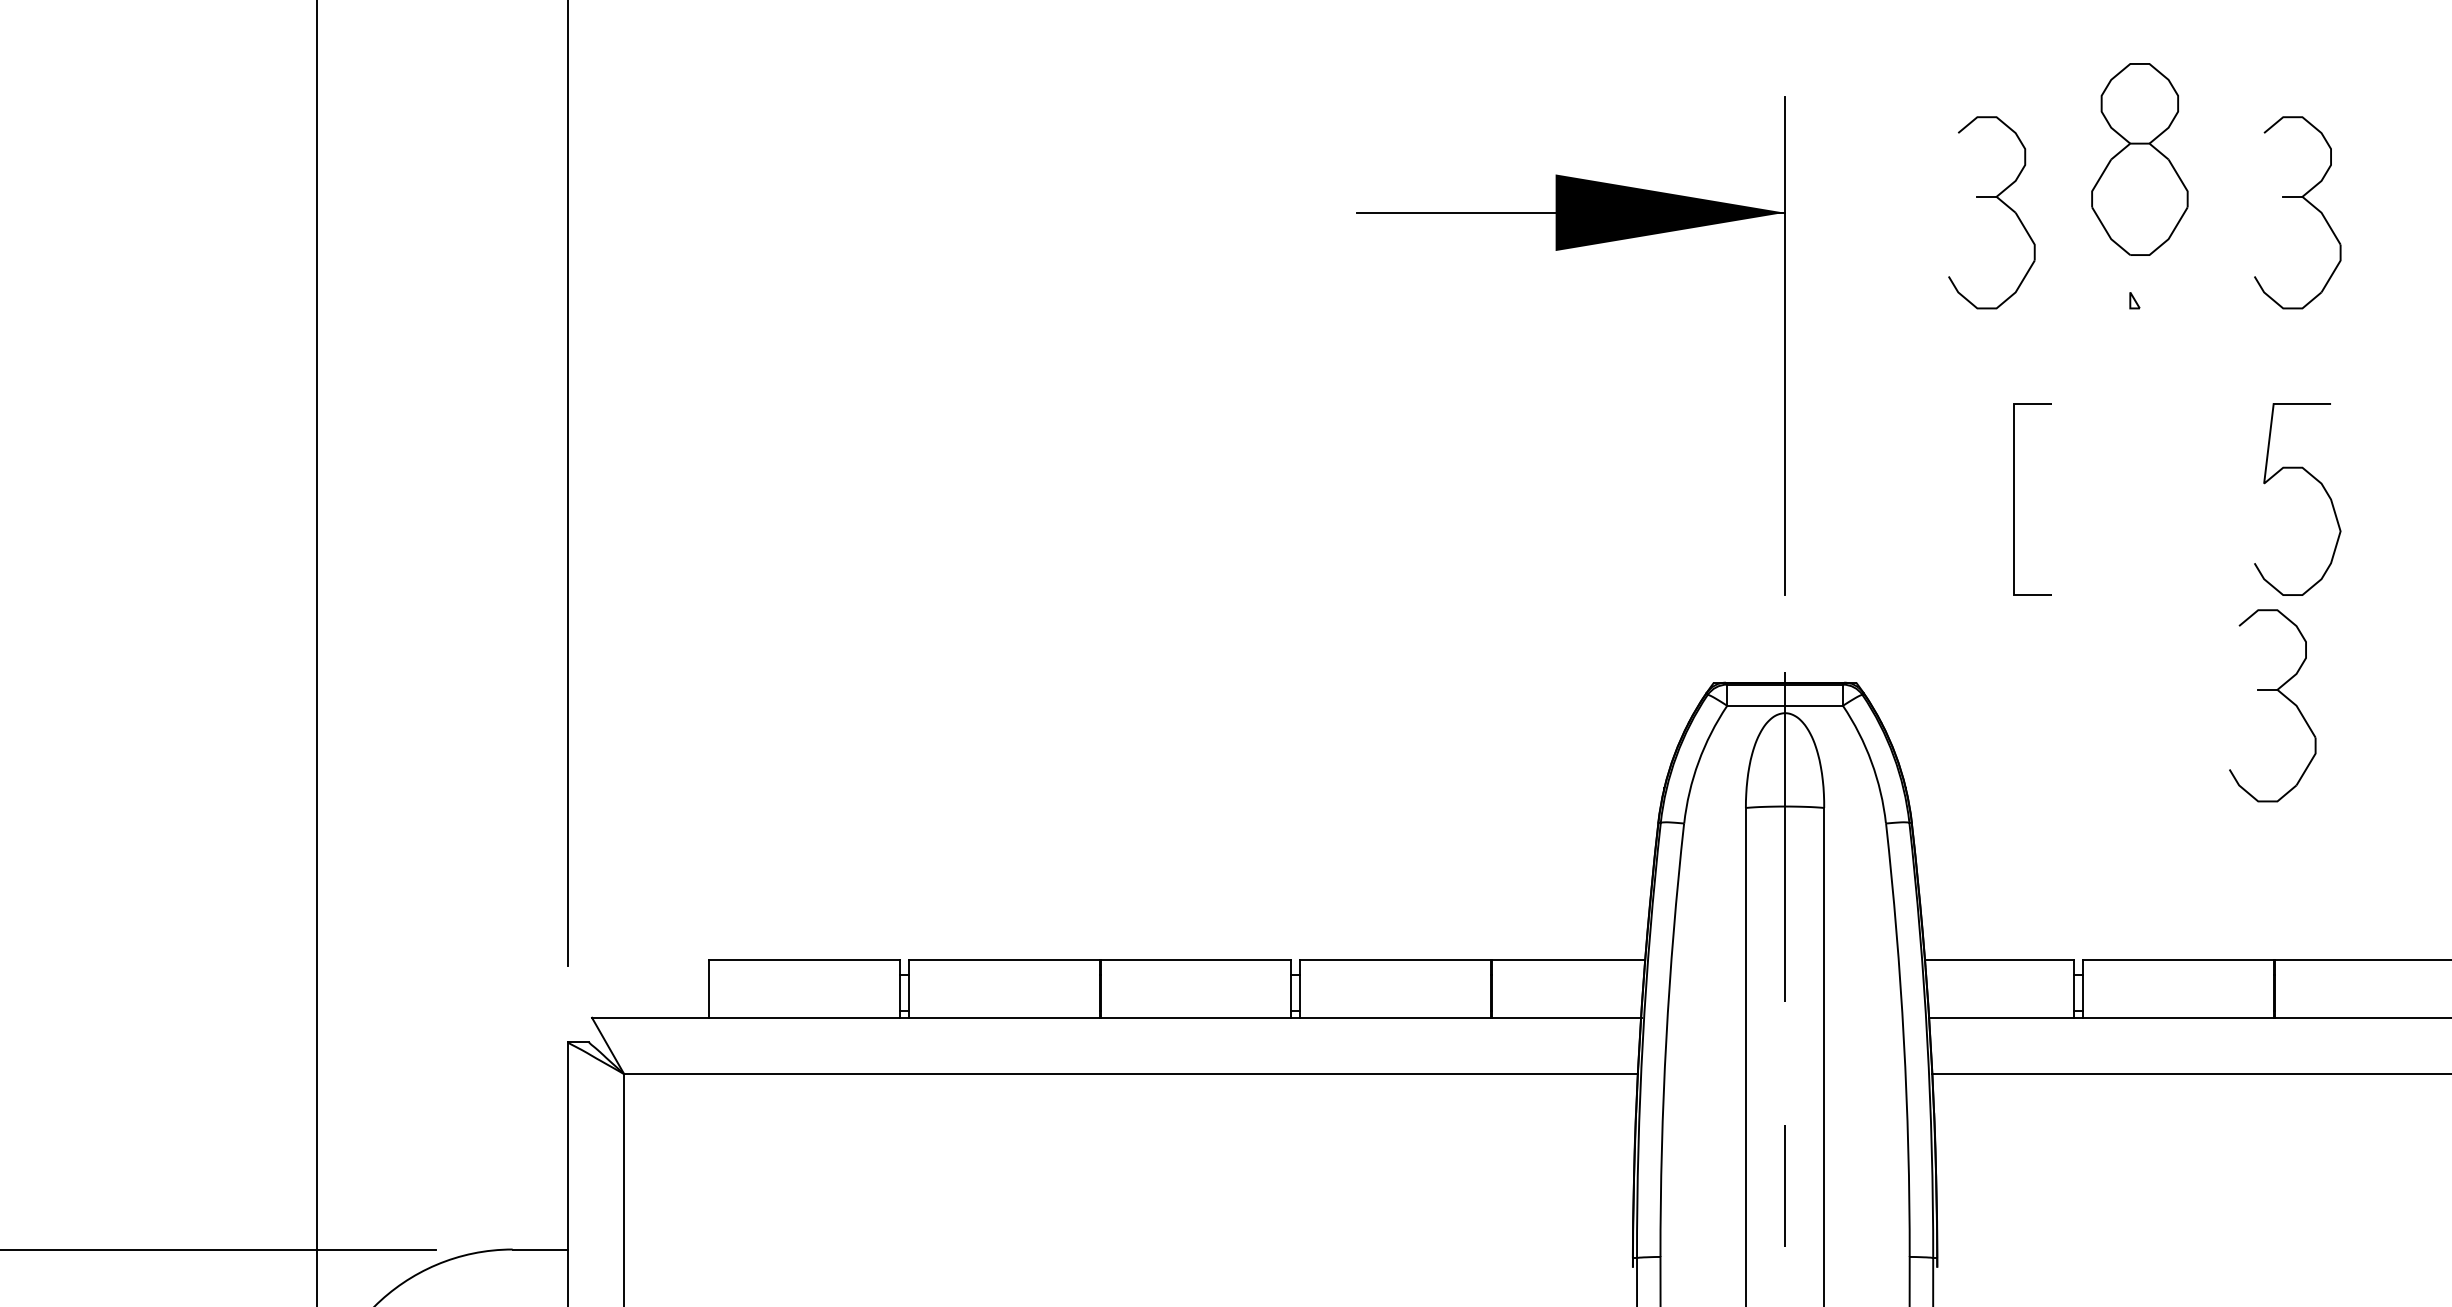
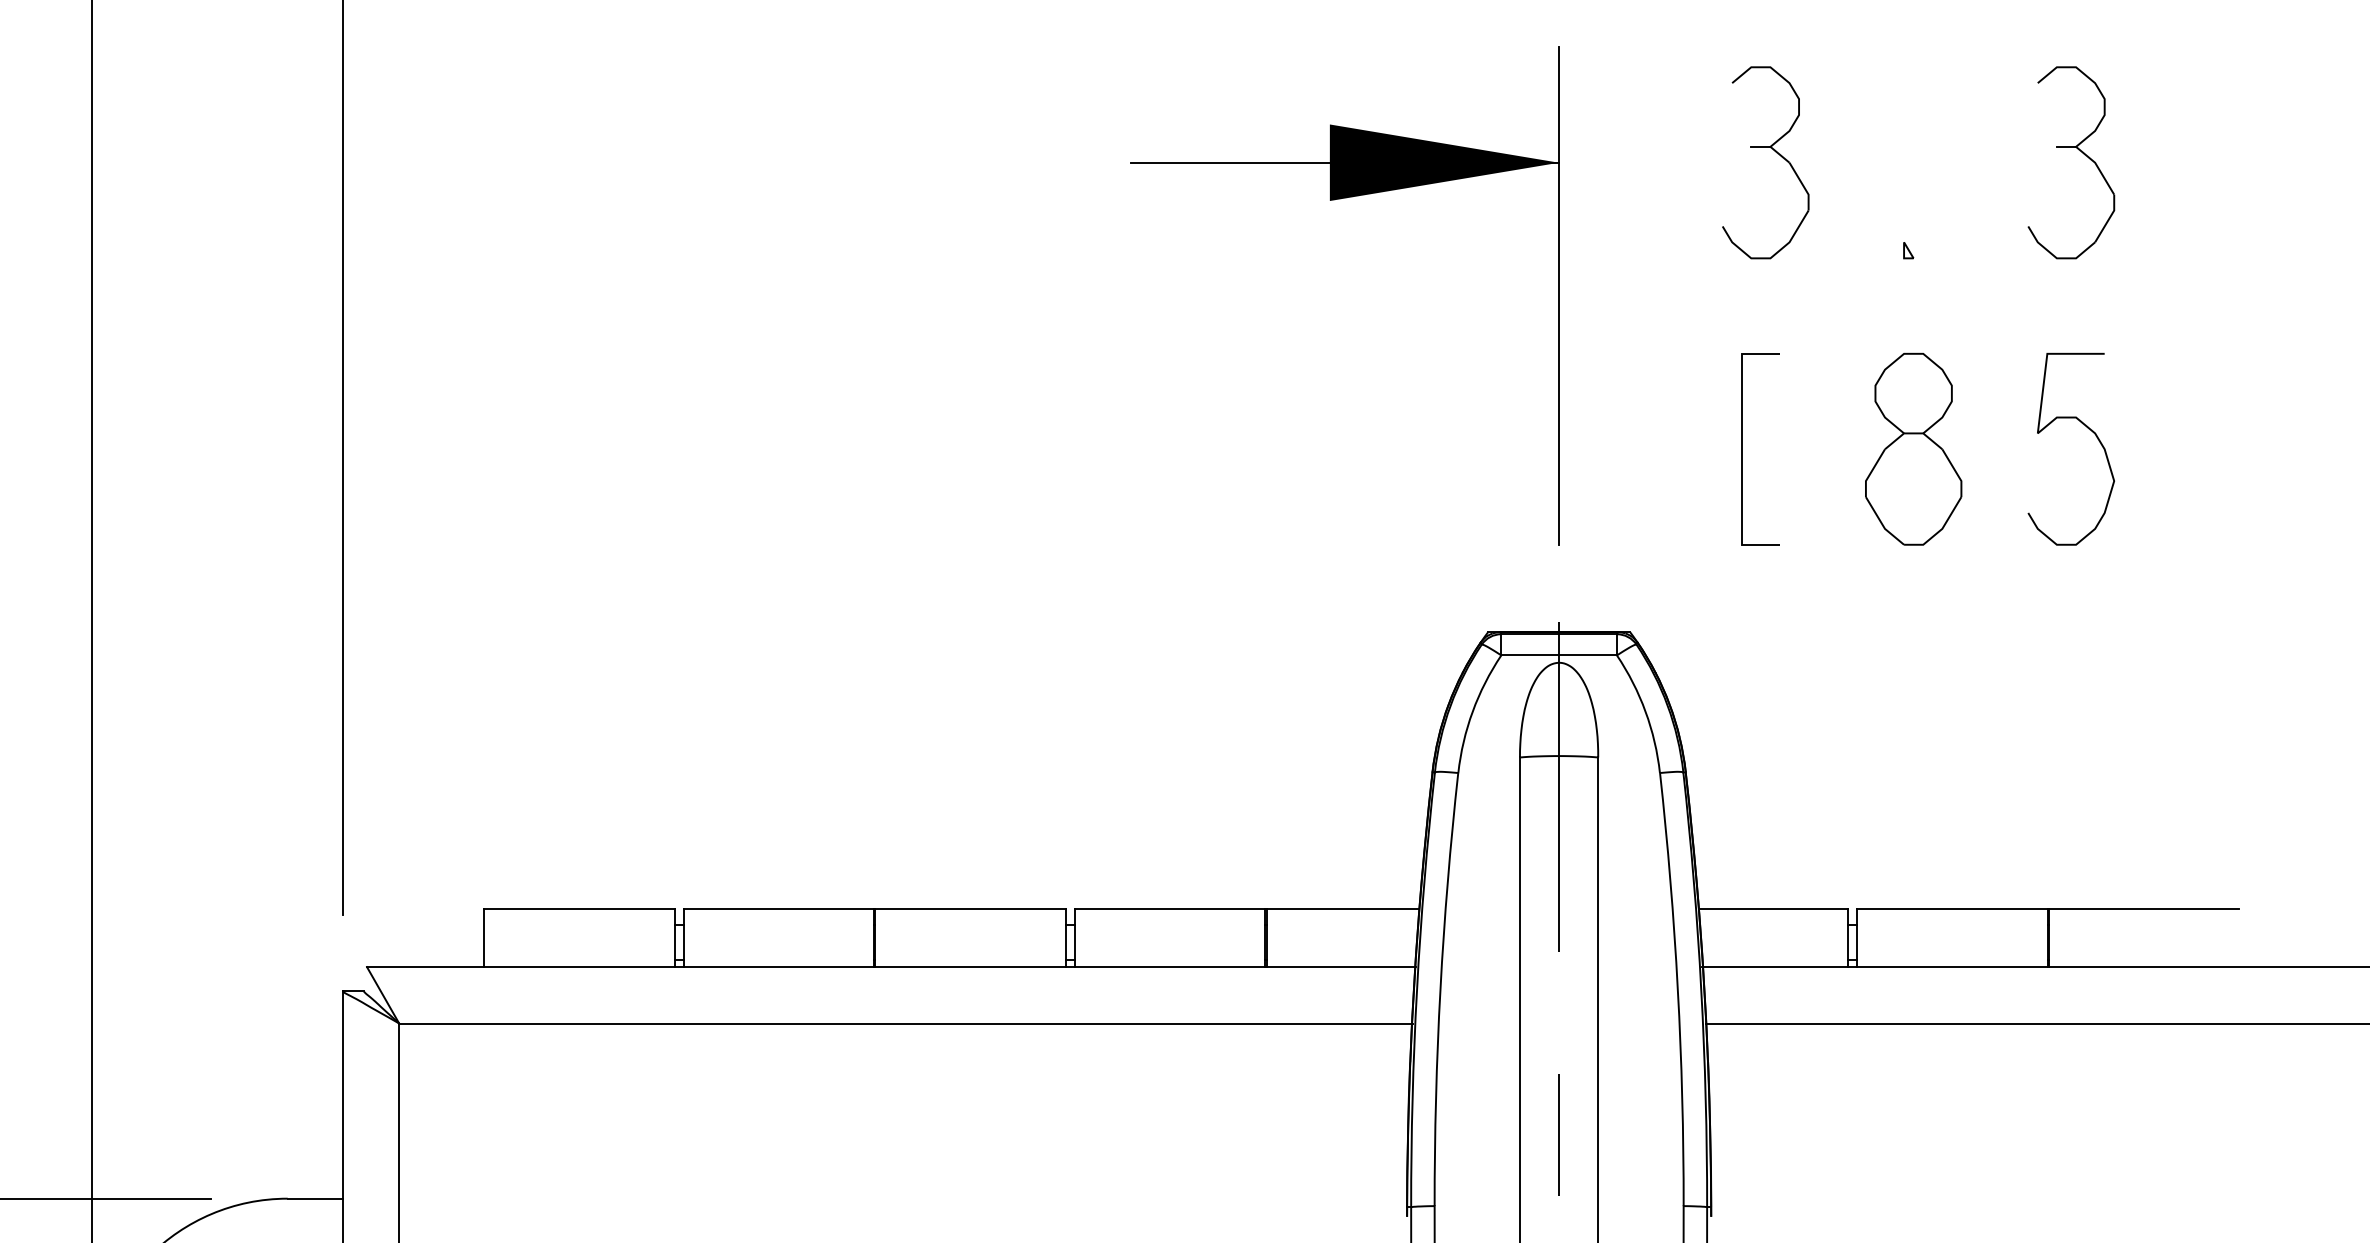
part: (2139, 159) -> (1913, 449), moved
line: (2014, 499) -> (1742, 449), moved
part: (2282, 695) -> (2056, 645), removed

